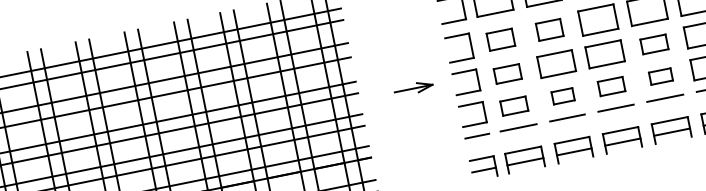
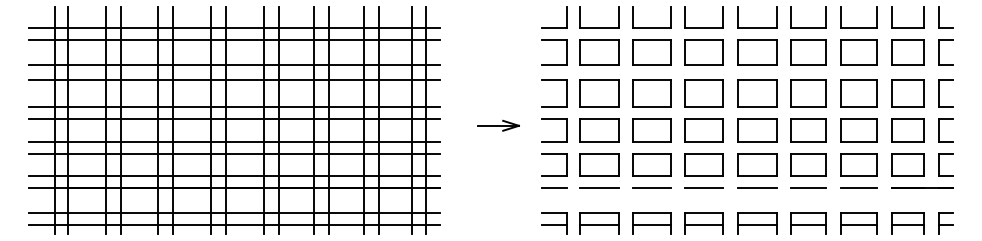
part: (549, 30) -> (651, 93), size x1.43
part: (501, 39) -> (599, 93), size x1.43
part: (654, 44) -> (757, 130), size x1.43
part: (508, 74) -> (599, 130), size x1.43
part: (660, 76) -> (757, 164), size x1.67
part: (610, 86) -> (703, 164), size x1.43
part: (562, 95) -> (651, 164), size x1.67
part: (514, 105) -> (599, 164), size x1.43

